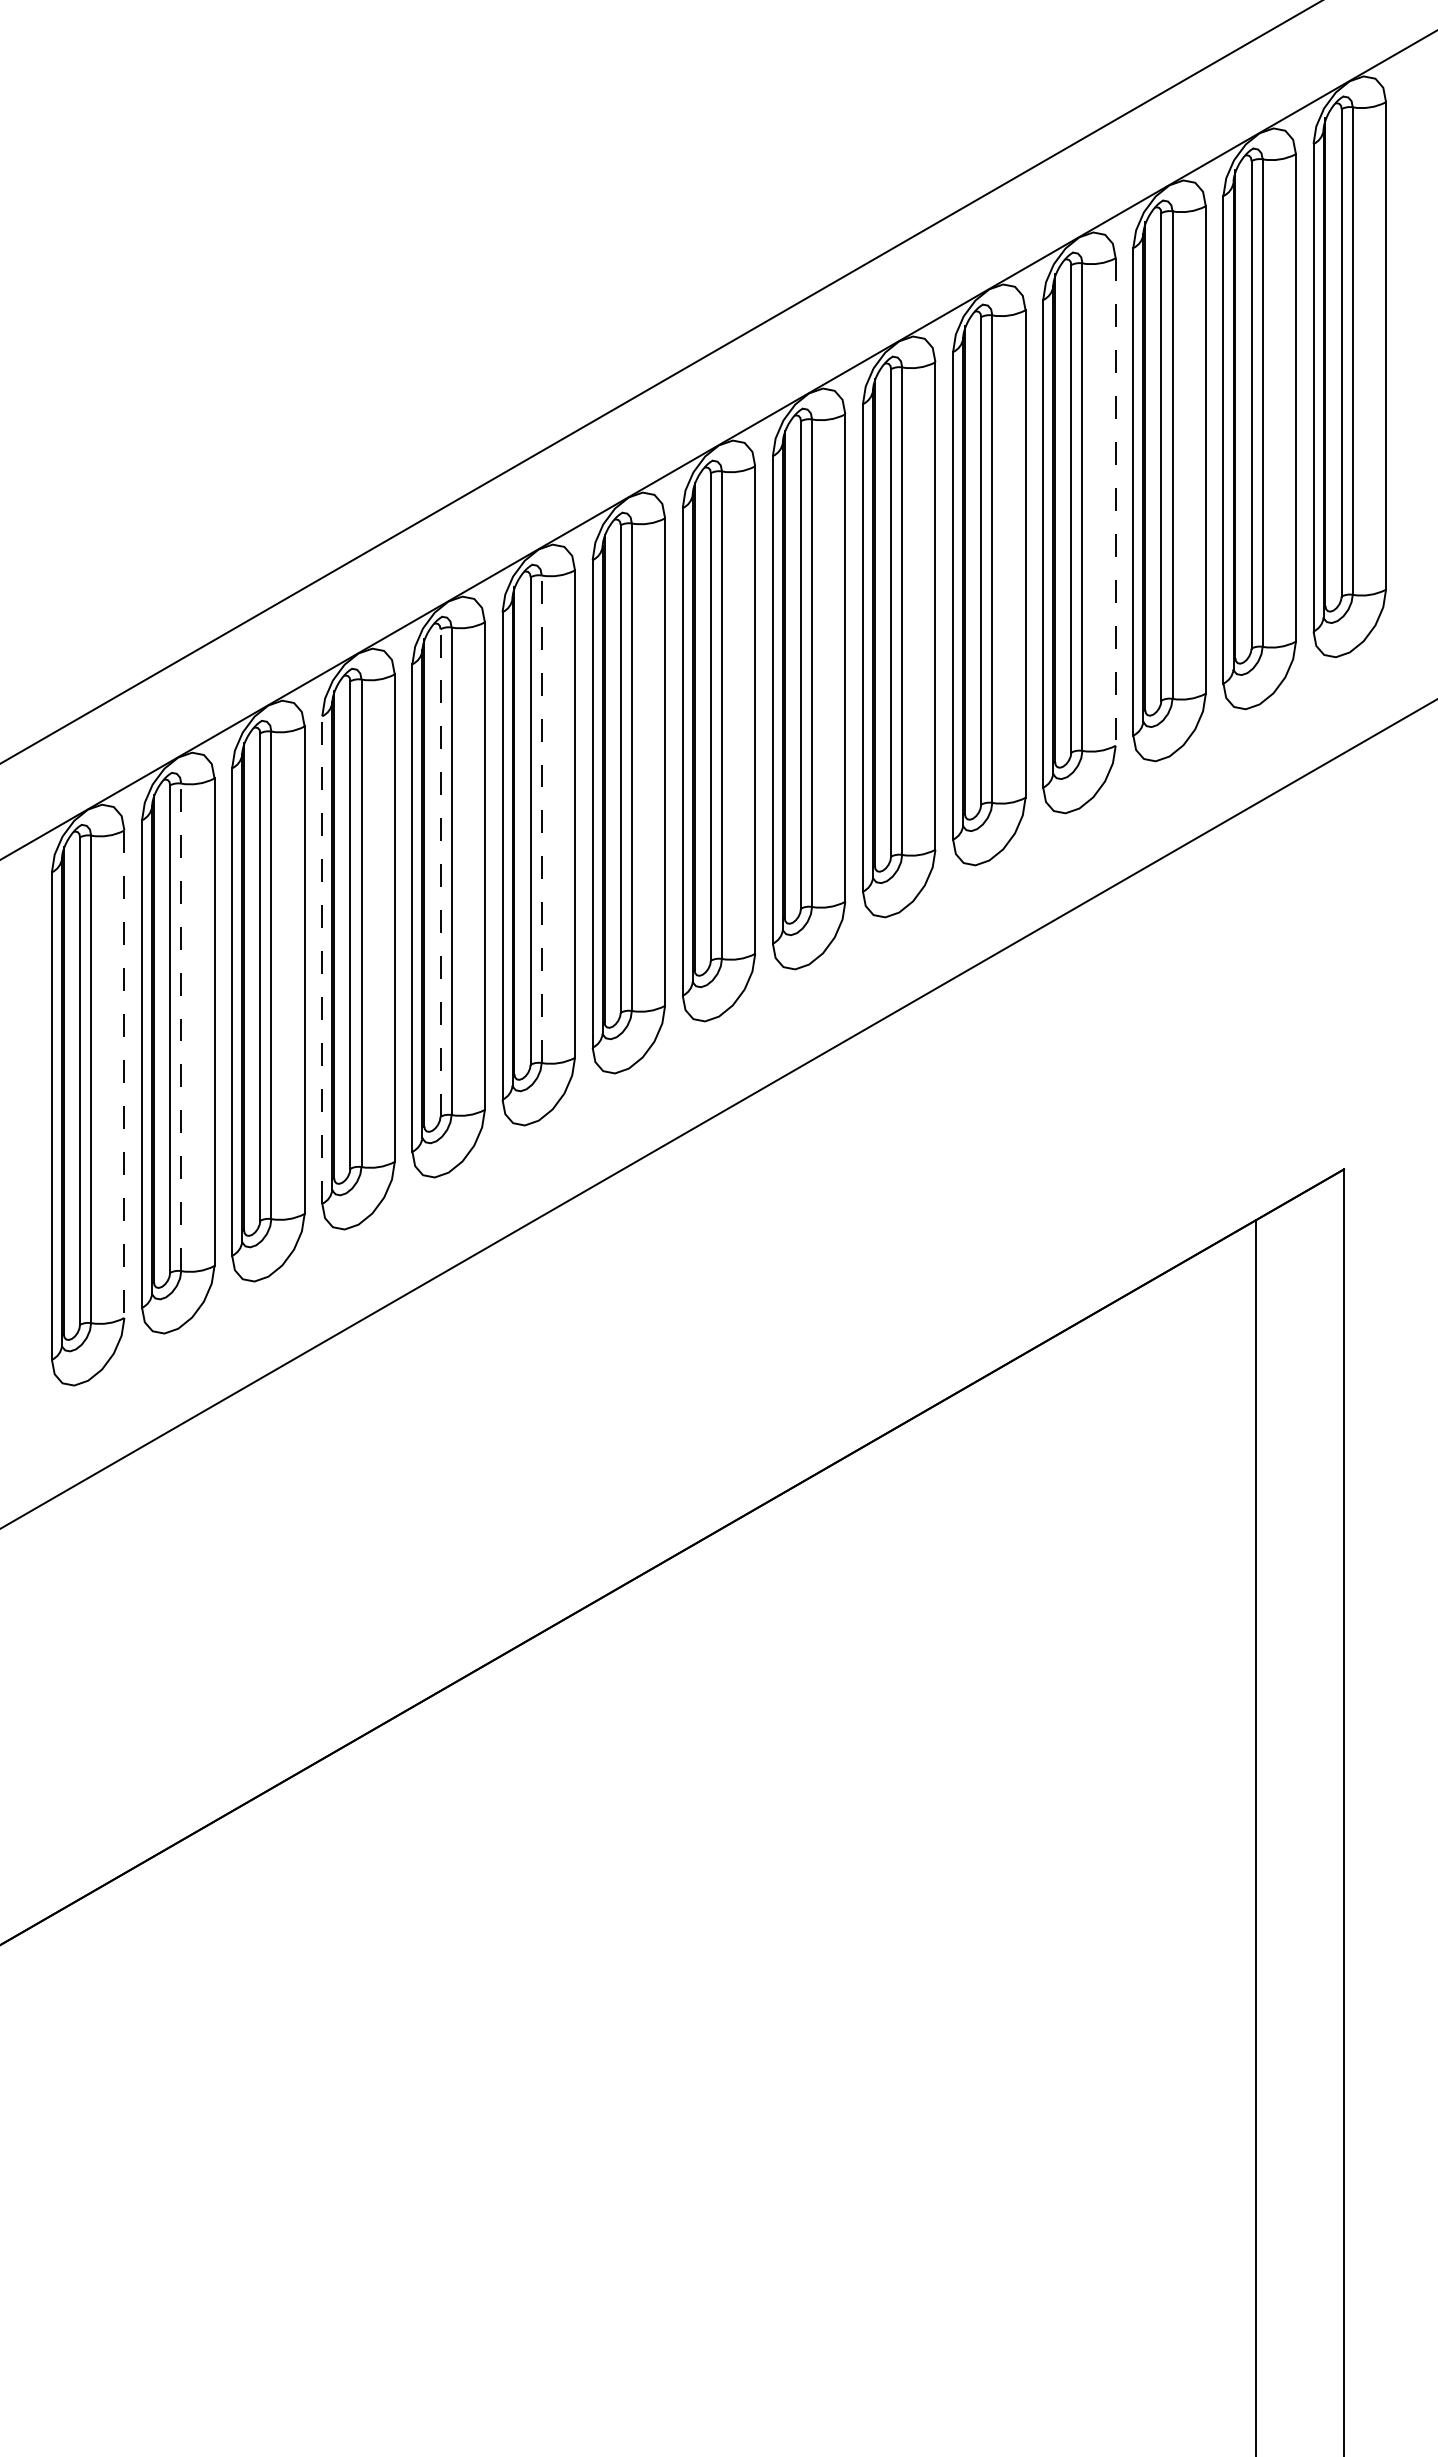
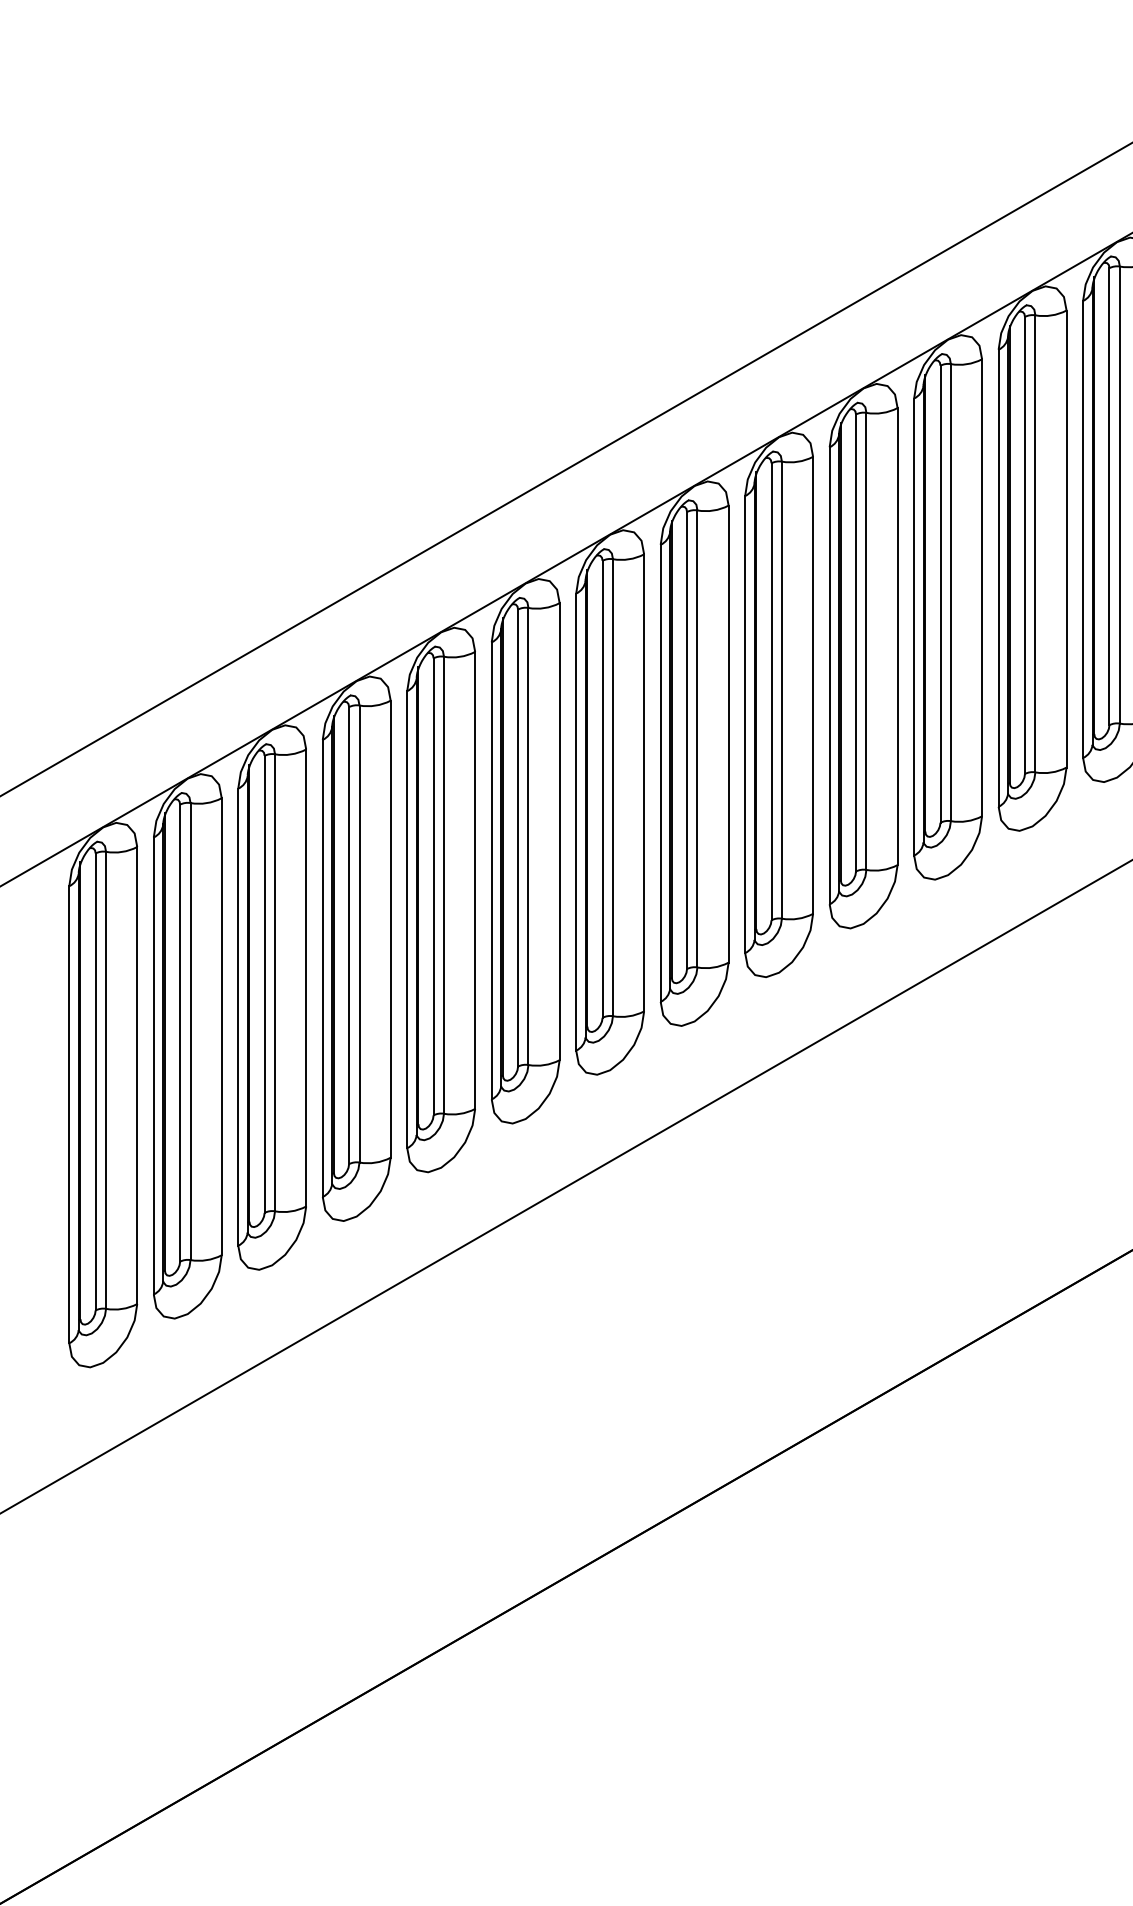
line: (1115, 502) -> (1066, 539), dashed -> solid
line: (541, 819) -> (528, 836), dashed -> solid
line: (440, 873) -> (433, 887), dashed -> solid
line: (322, 960) -> (322, 968), dashed -> solid
line: (181, 1027) -> (190, 1031), dashed -> solid
line: (124, 1074) -> (137, 1075), dashed -> solid

